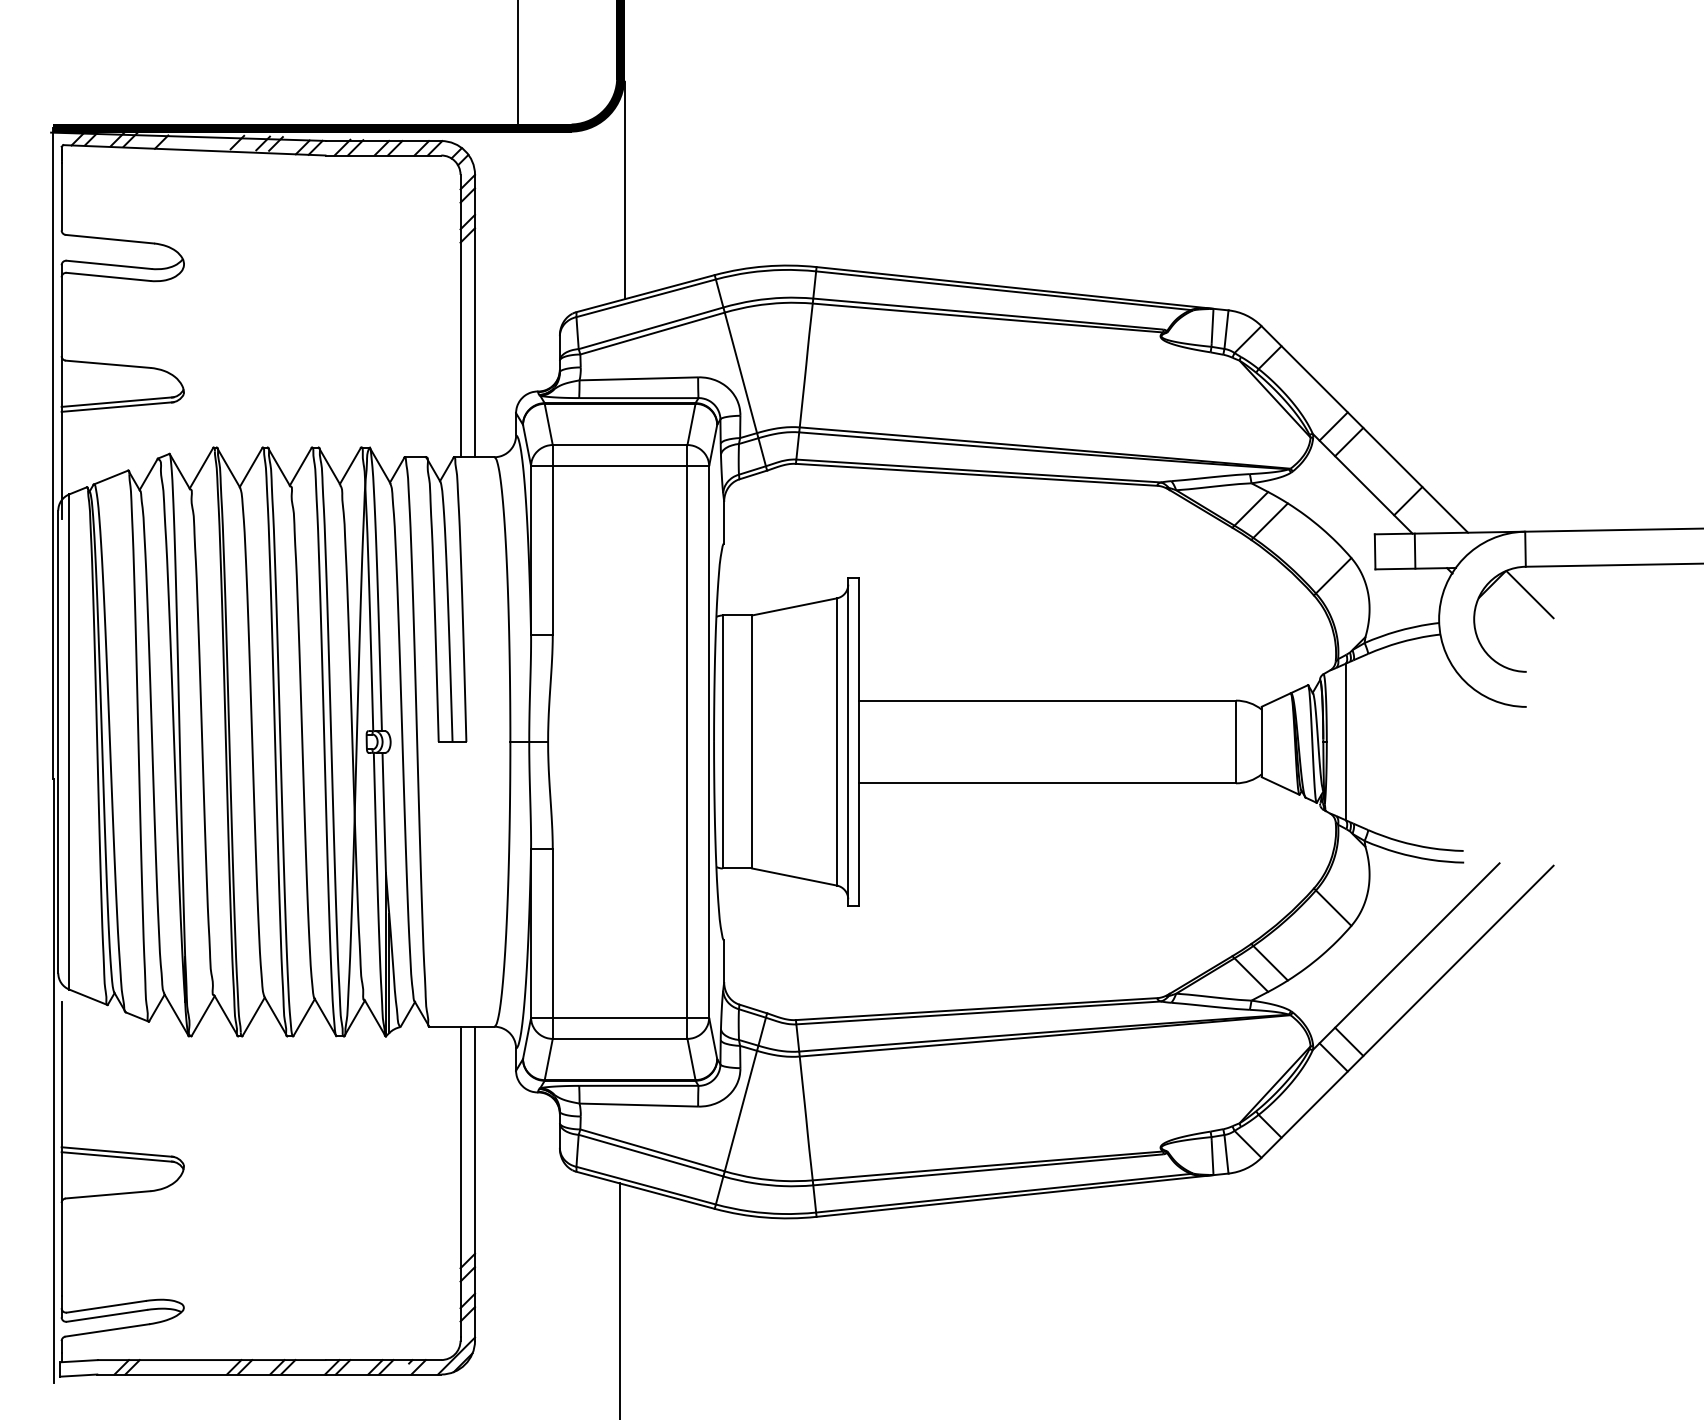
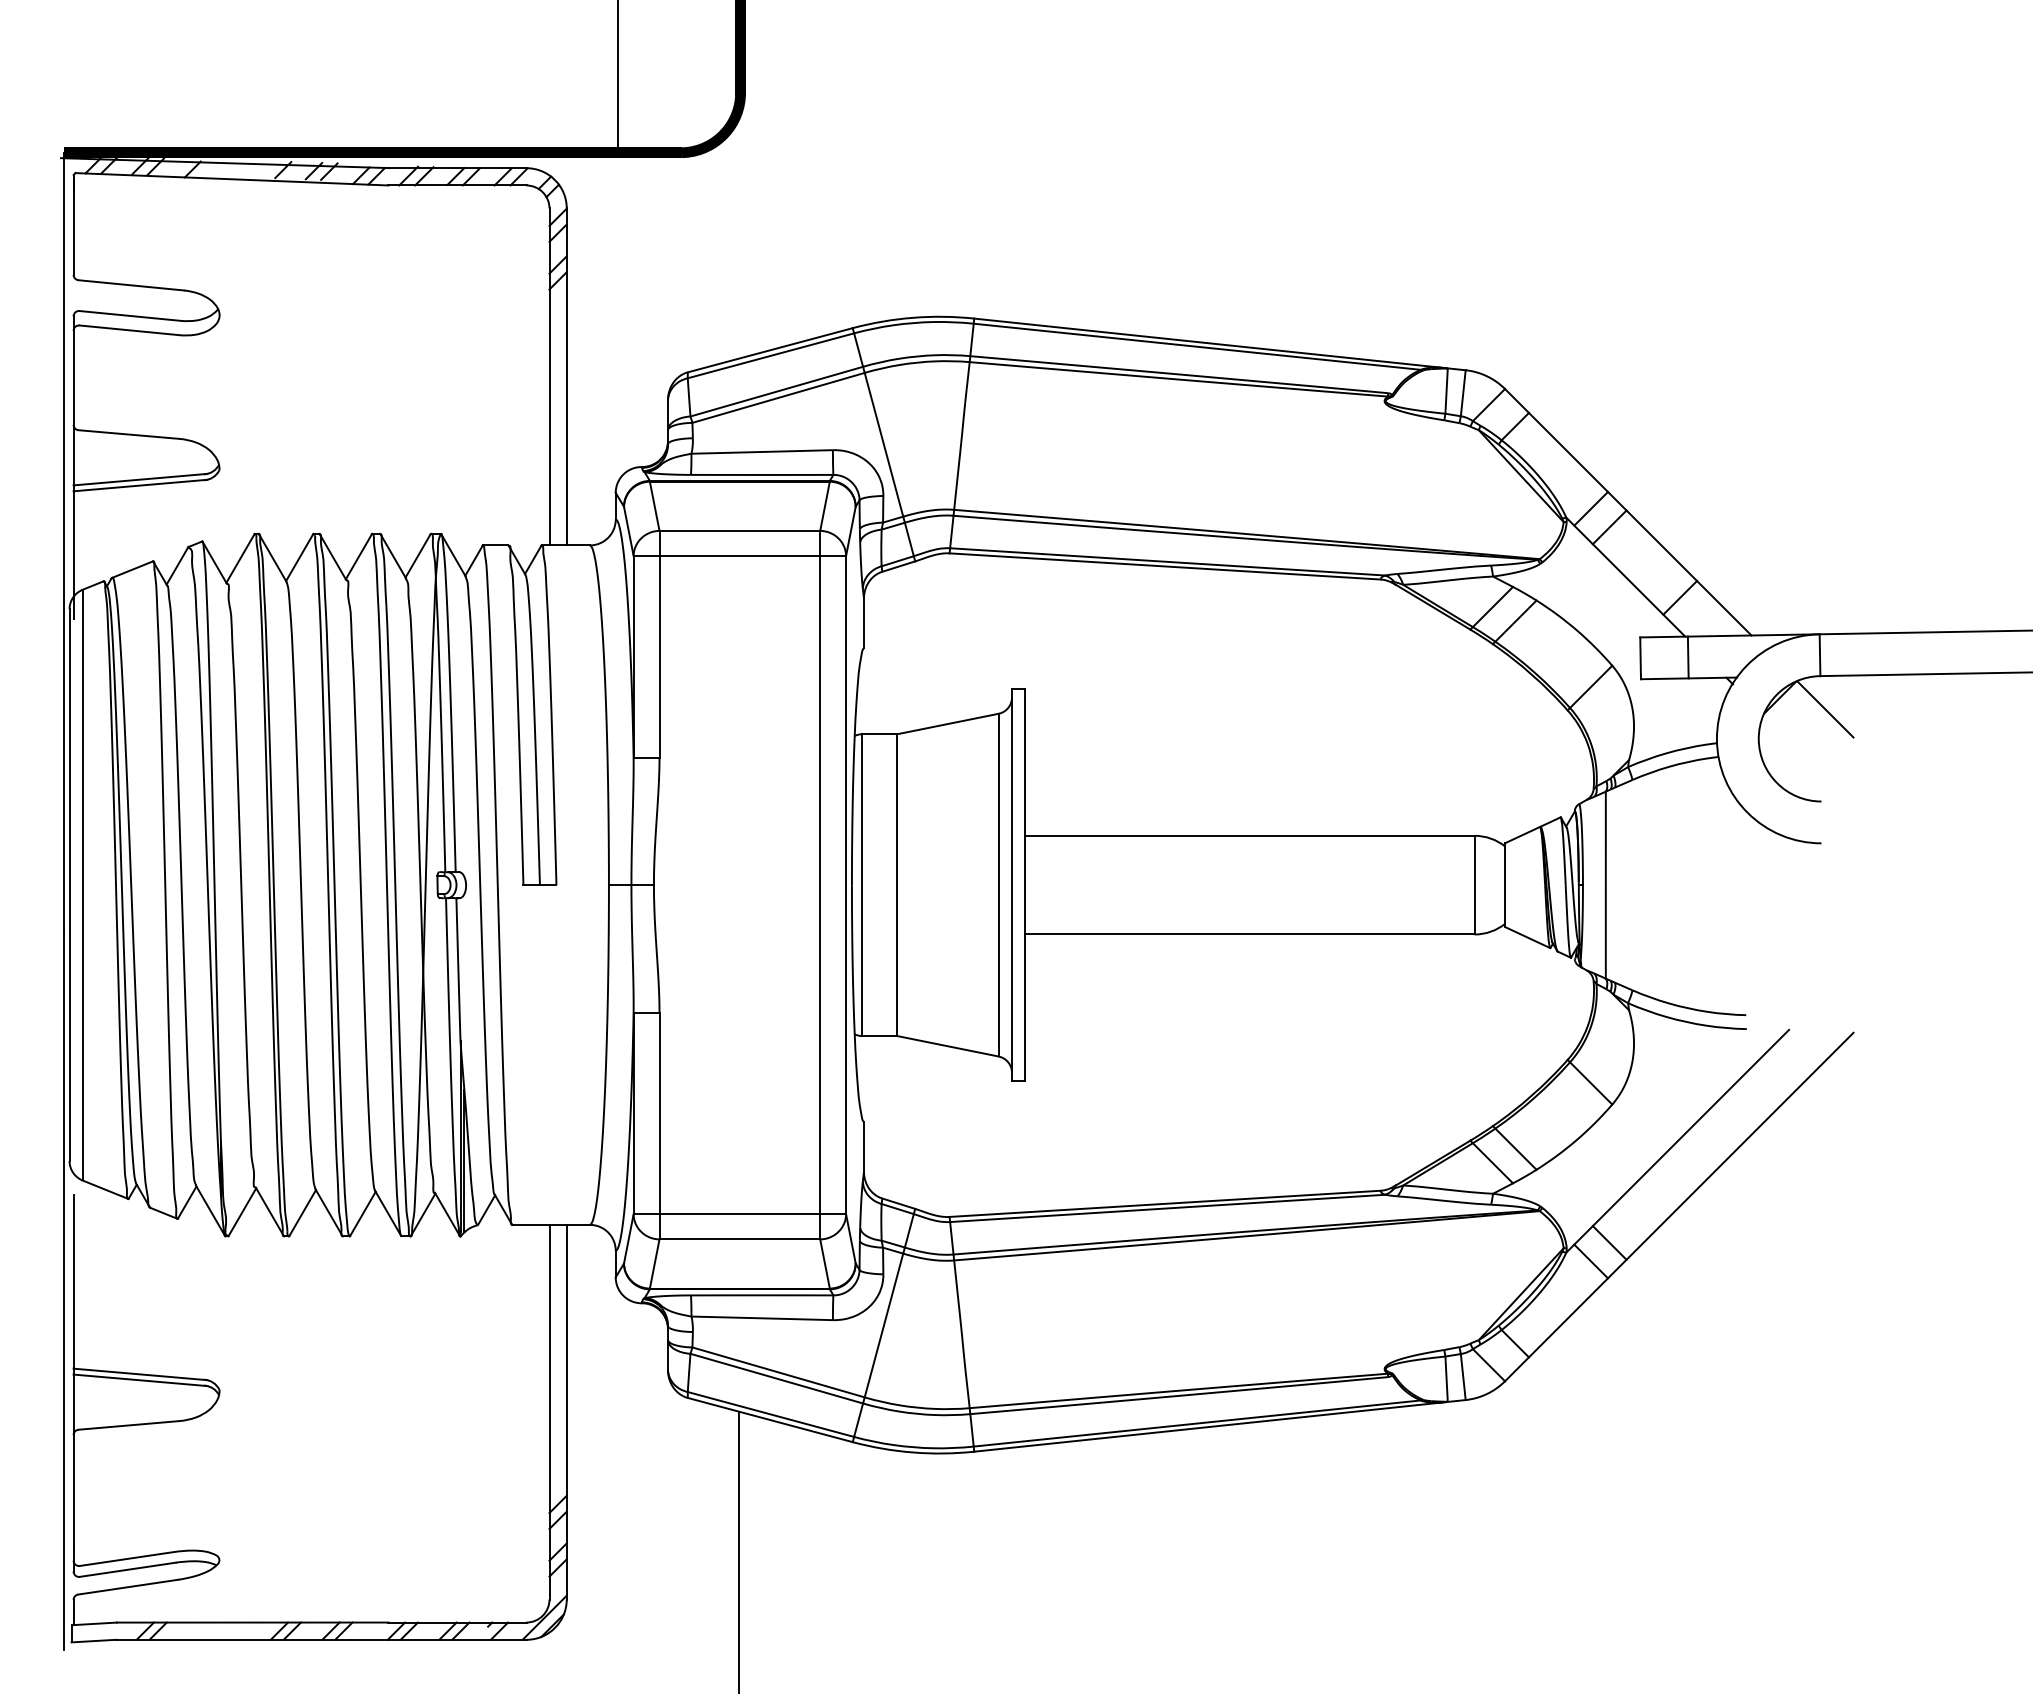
line: (624, 189) -> (745, 226), removed

